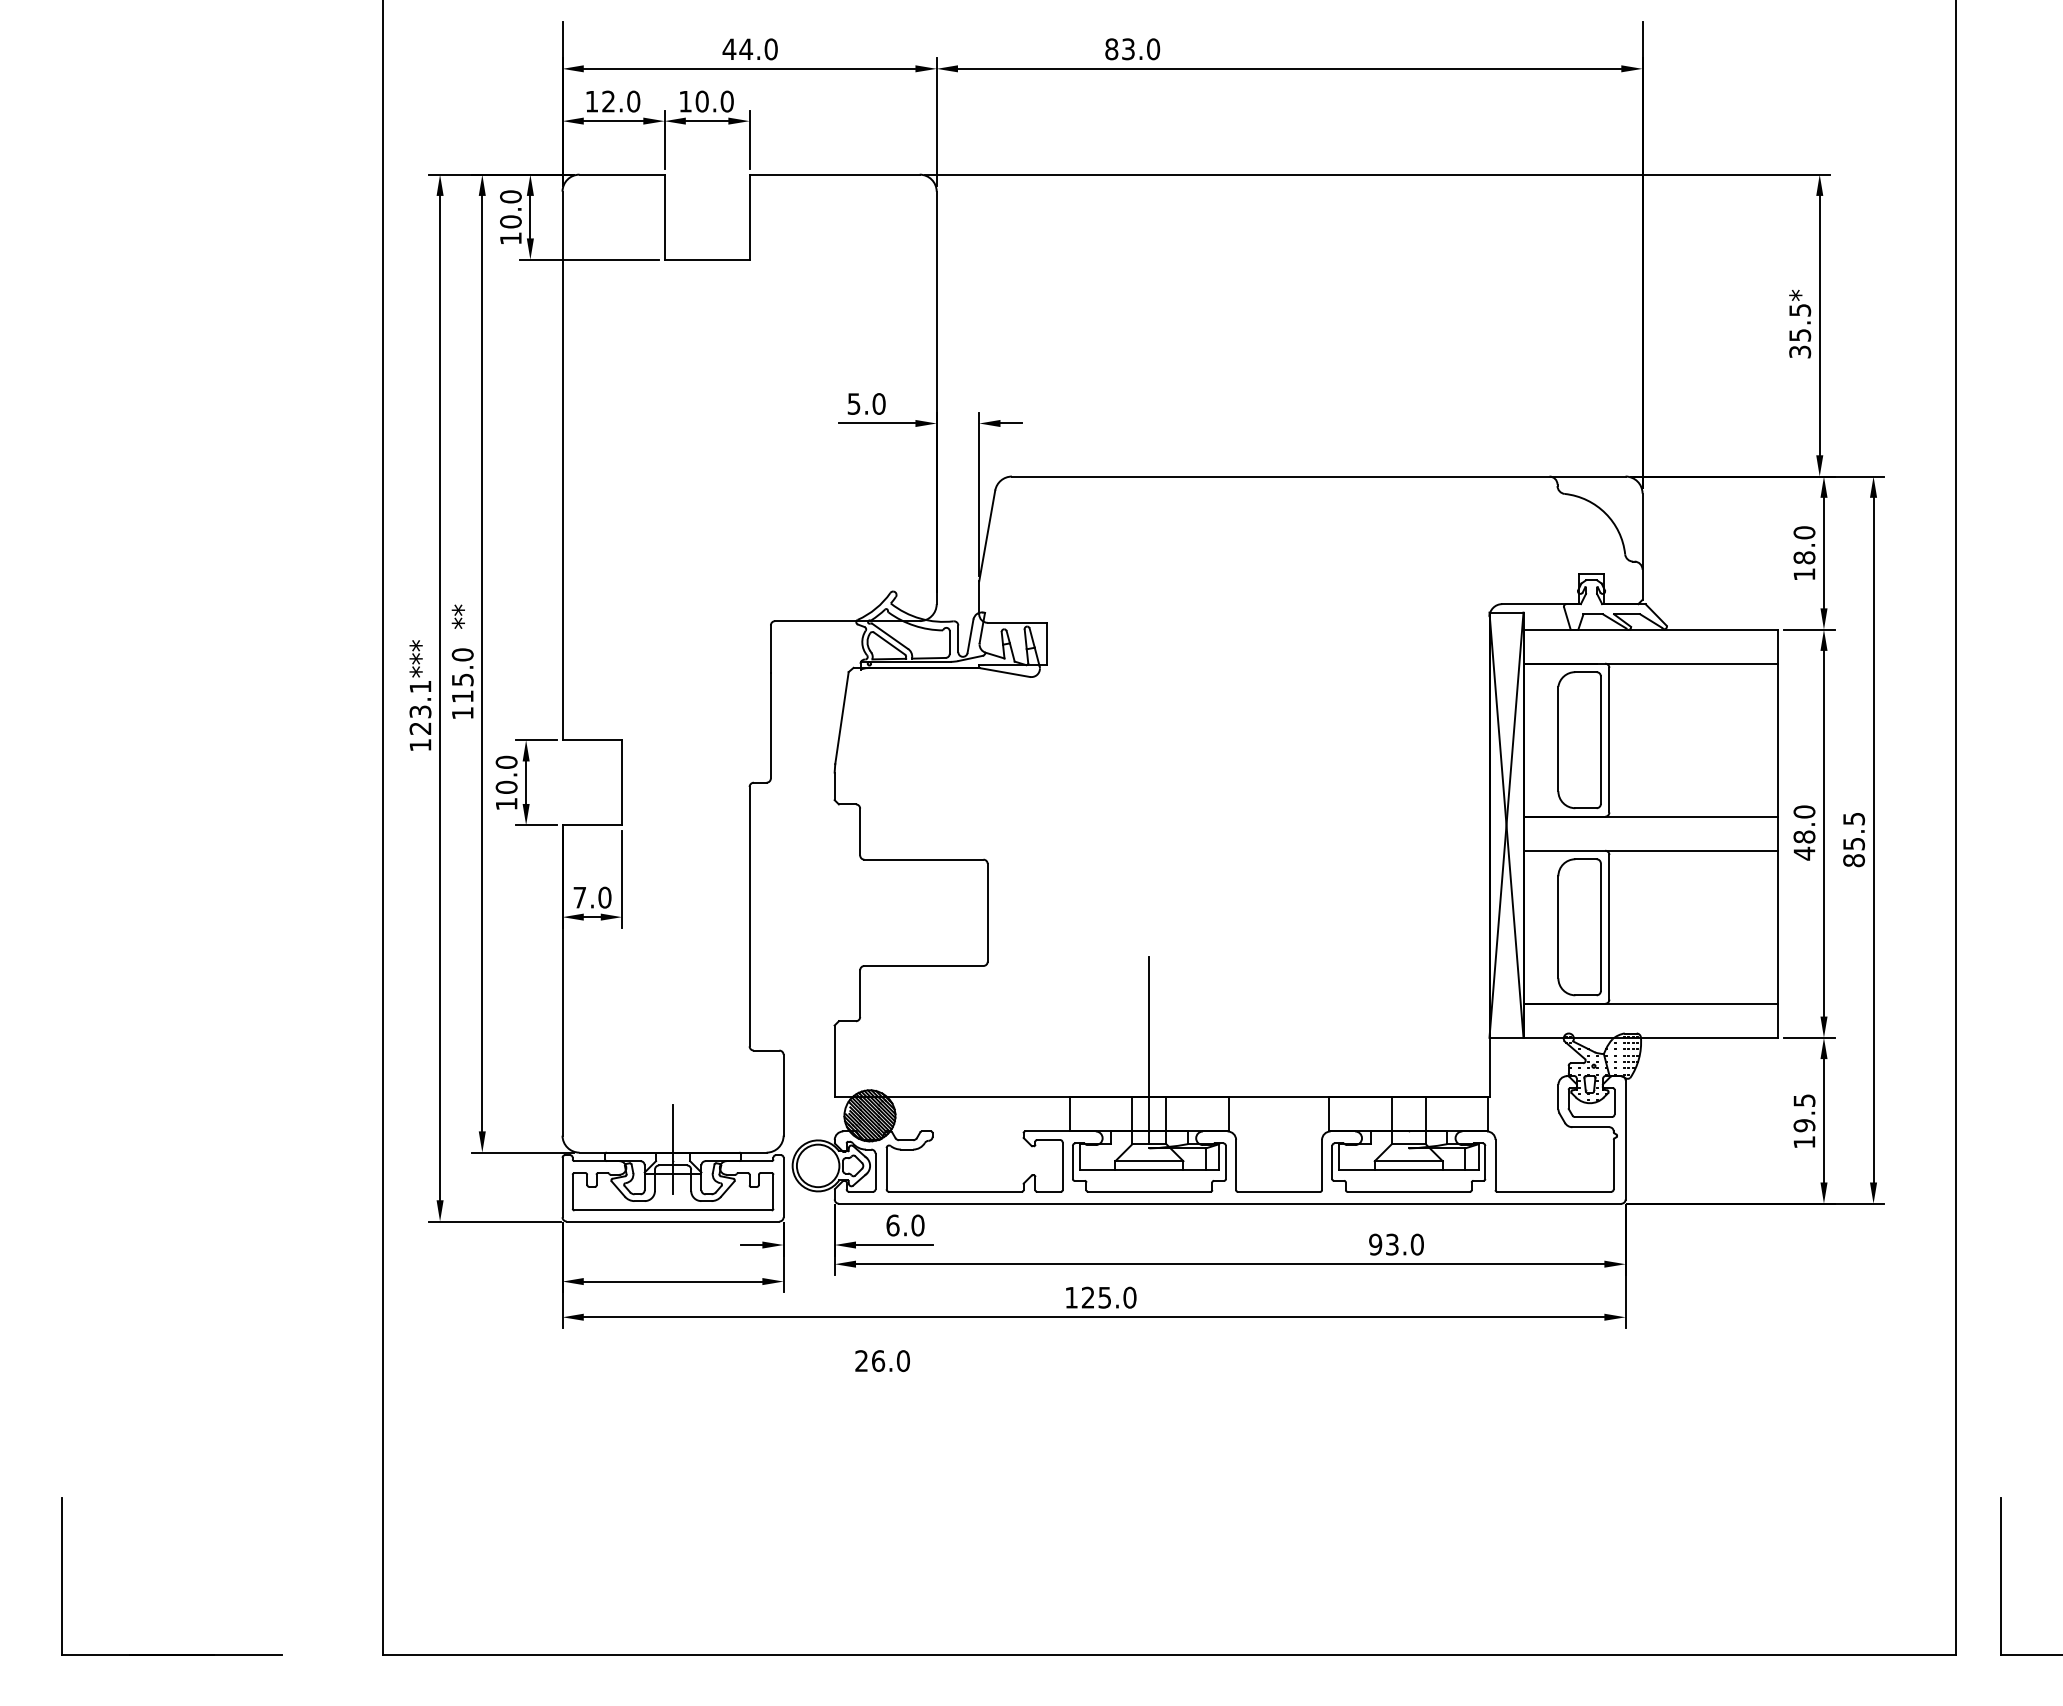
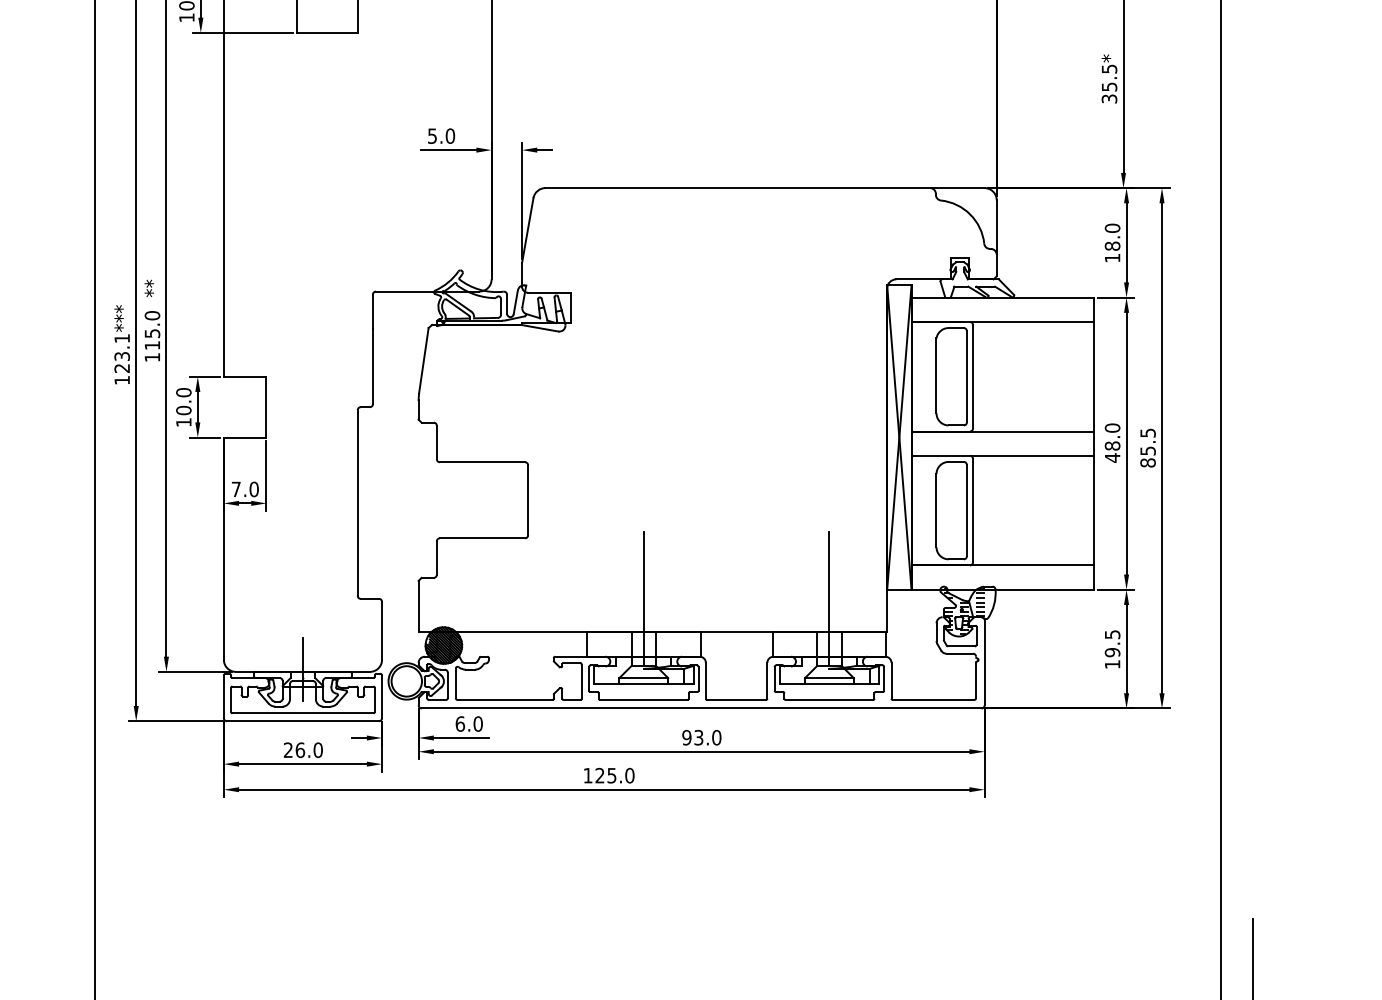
line: (1408, 1050) -> (829, 598), added
text: (1396, 1244) -> (701, 737), moved
text: (882, 1360) -> (303, 749), moved

